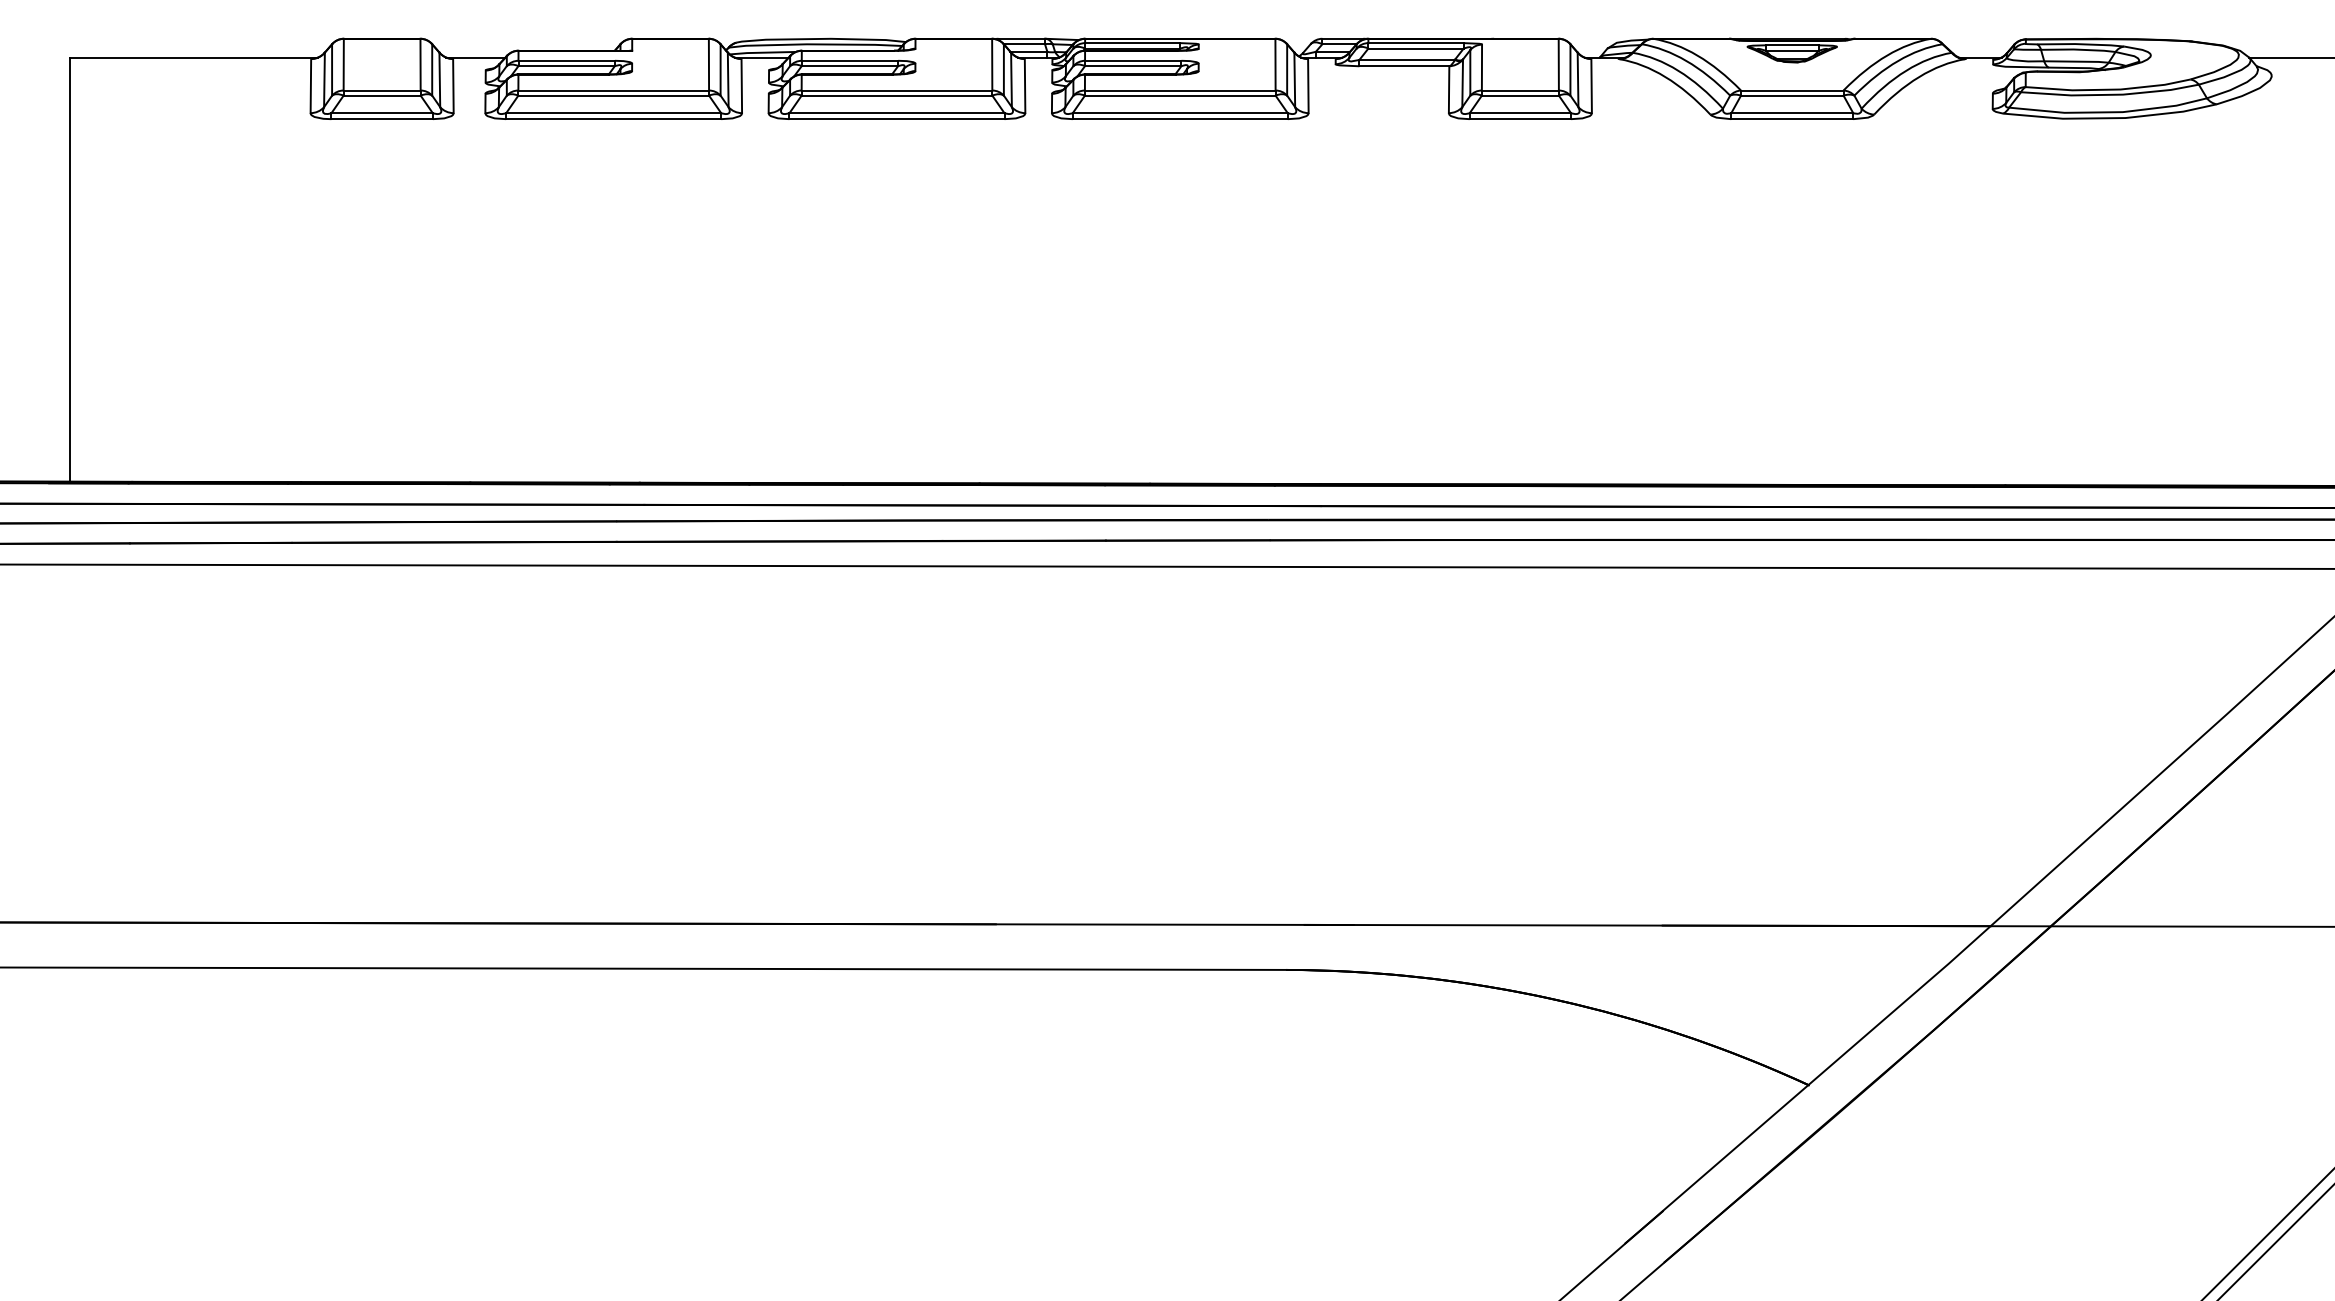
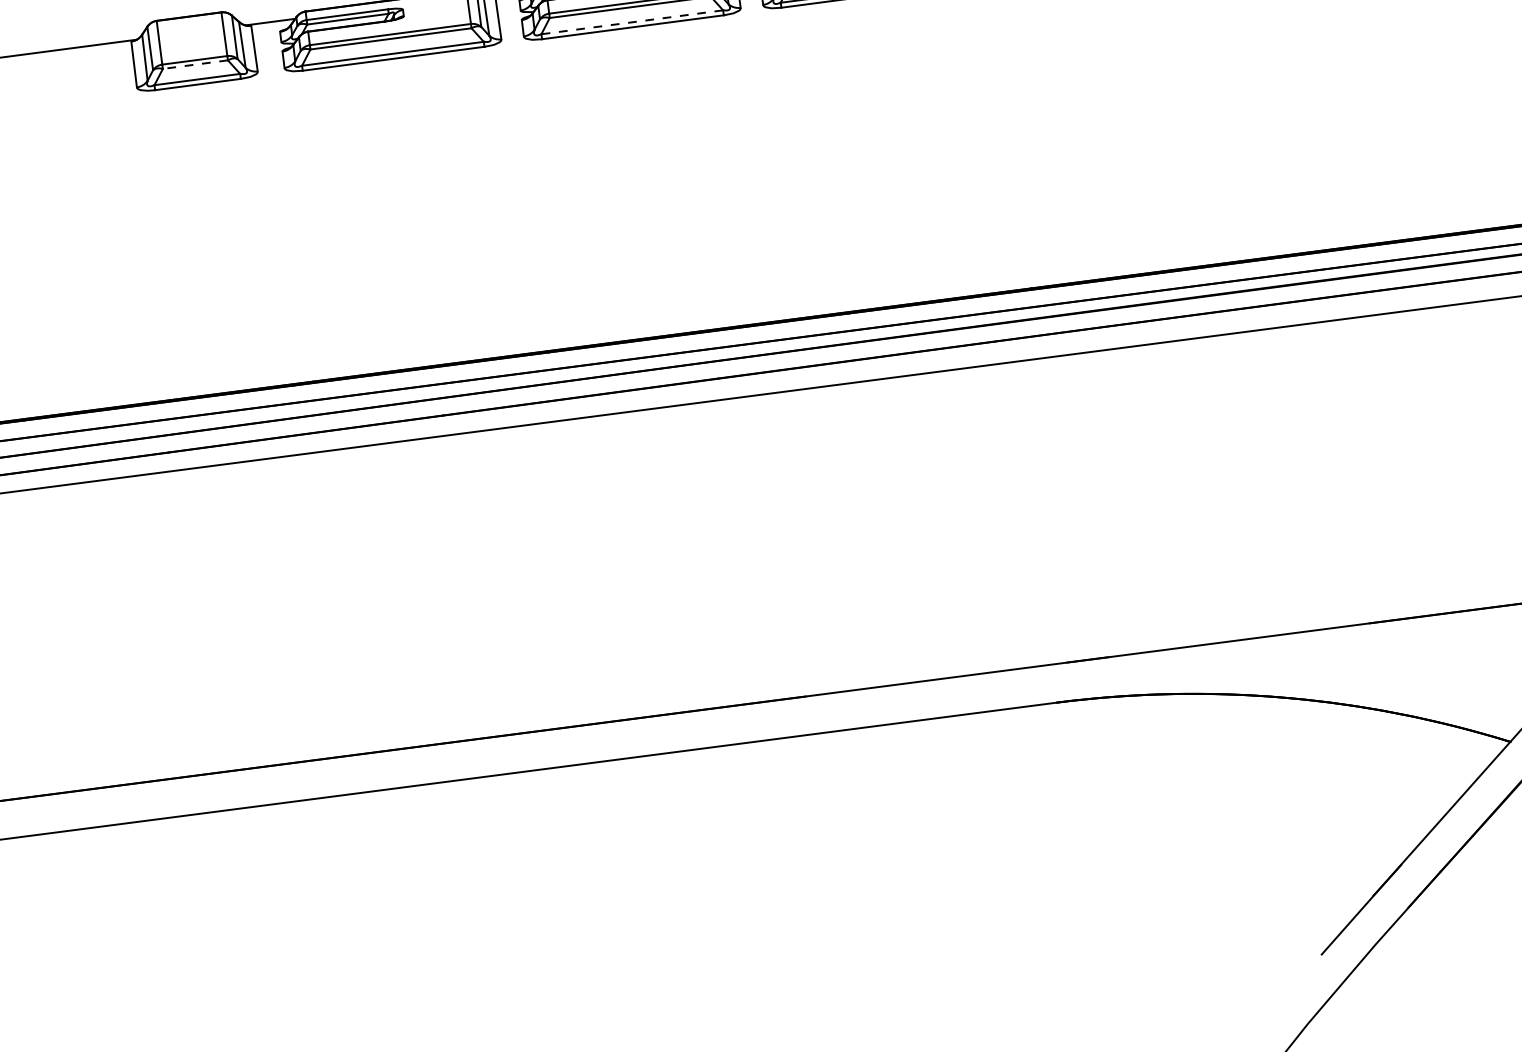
line: (382, 95) -> (195, 64), solid -> dashed
line: (897, 113) -> (632, 22), solid -> dashed

